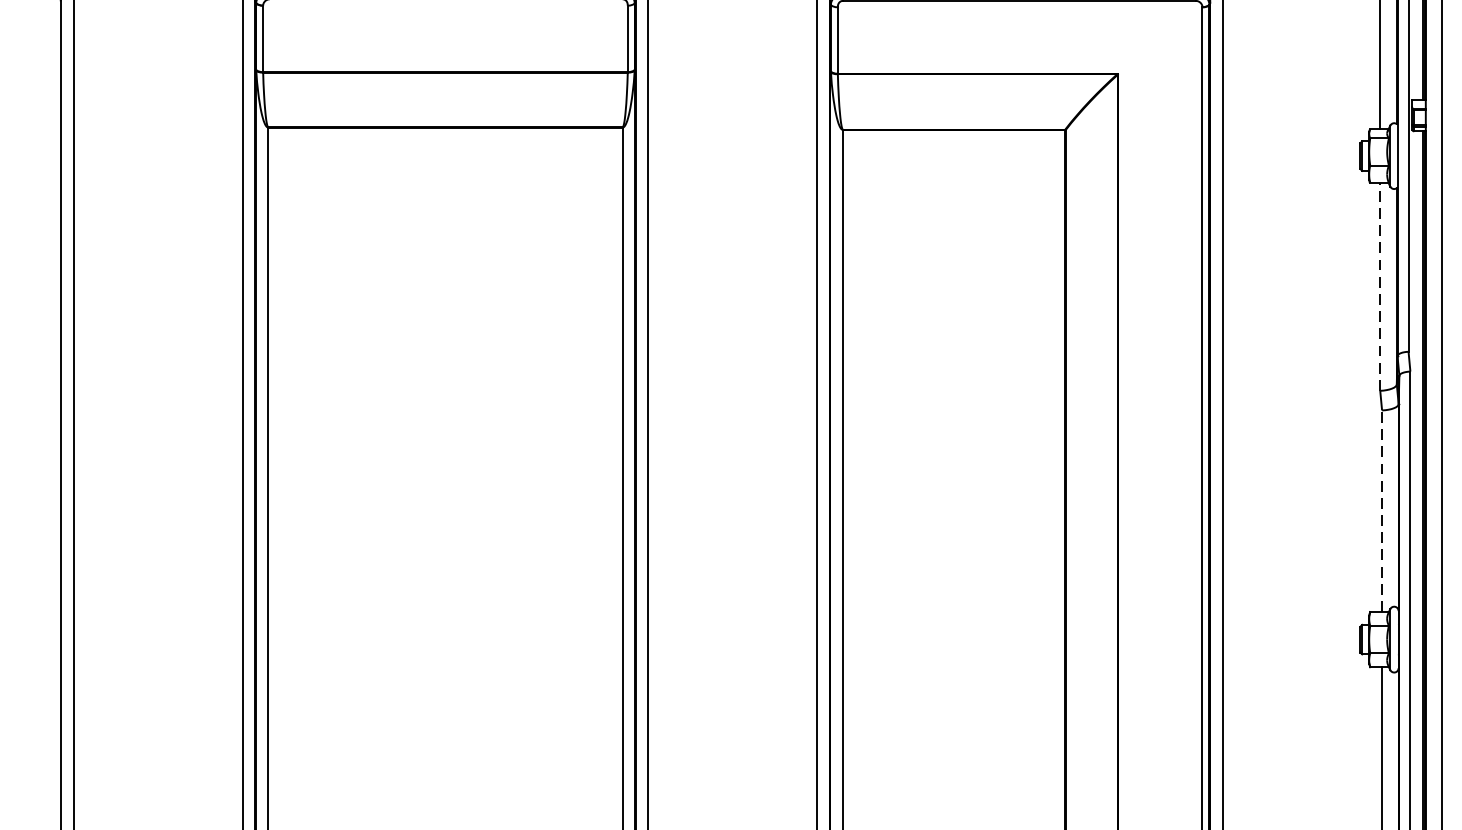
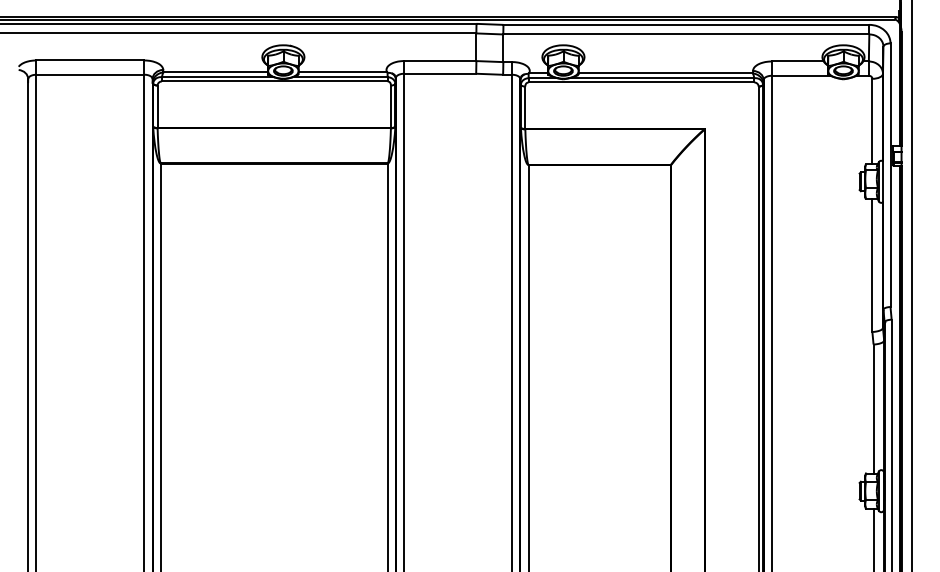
line: (1380, 286) -> (872, 265), dashed -> solid
line: (1381, 510) -> (873, 408), dashed -> solid

